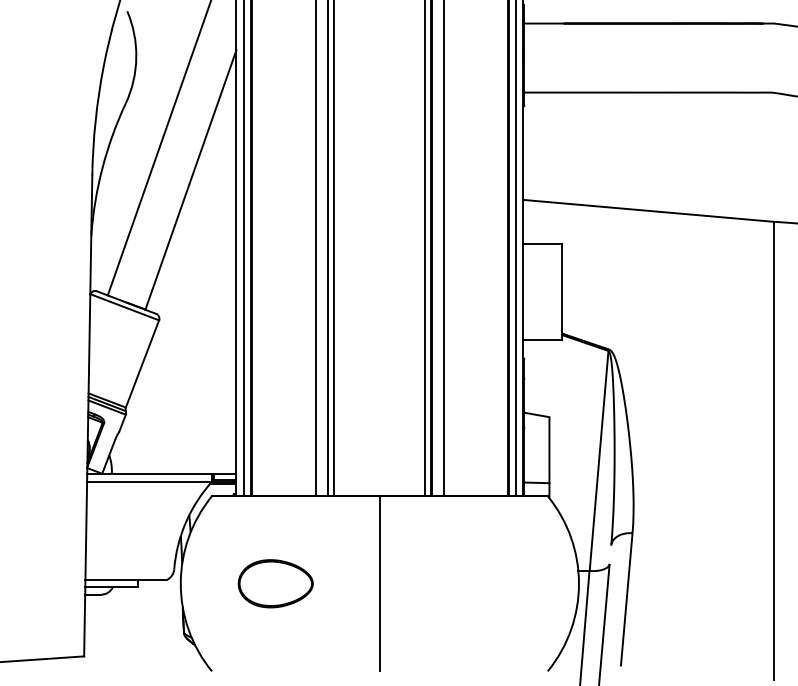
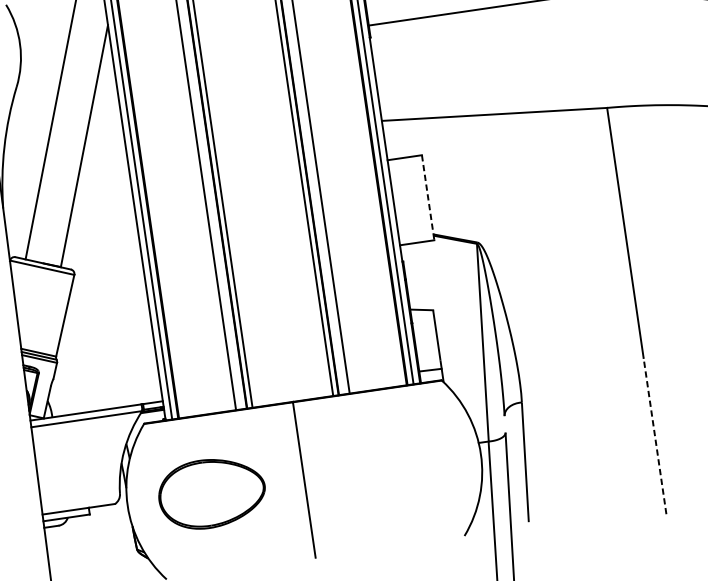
line: (562, 292) -> (428, 197), solid -> dashed
part: (275, 583) -> (211, 493), size x1.6
line: (774, 591) -> (655, 435), solid -> dashed

